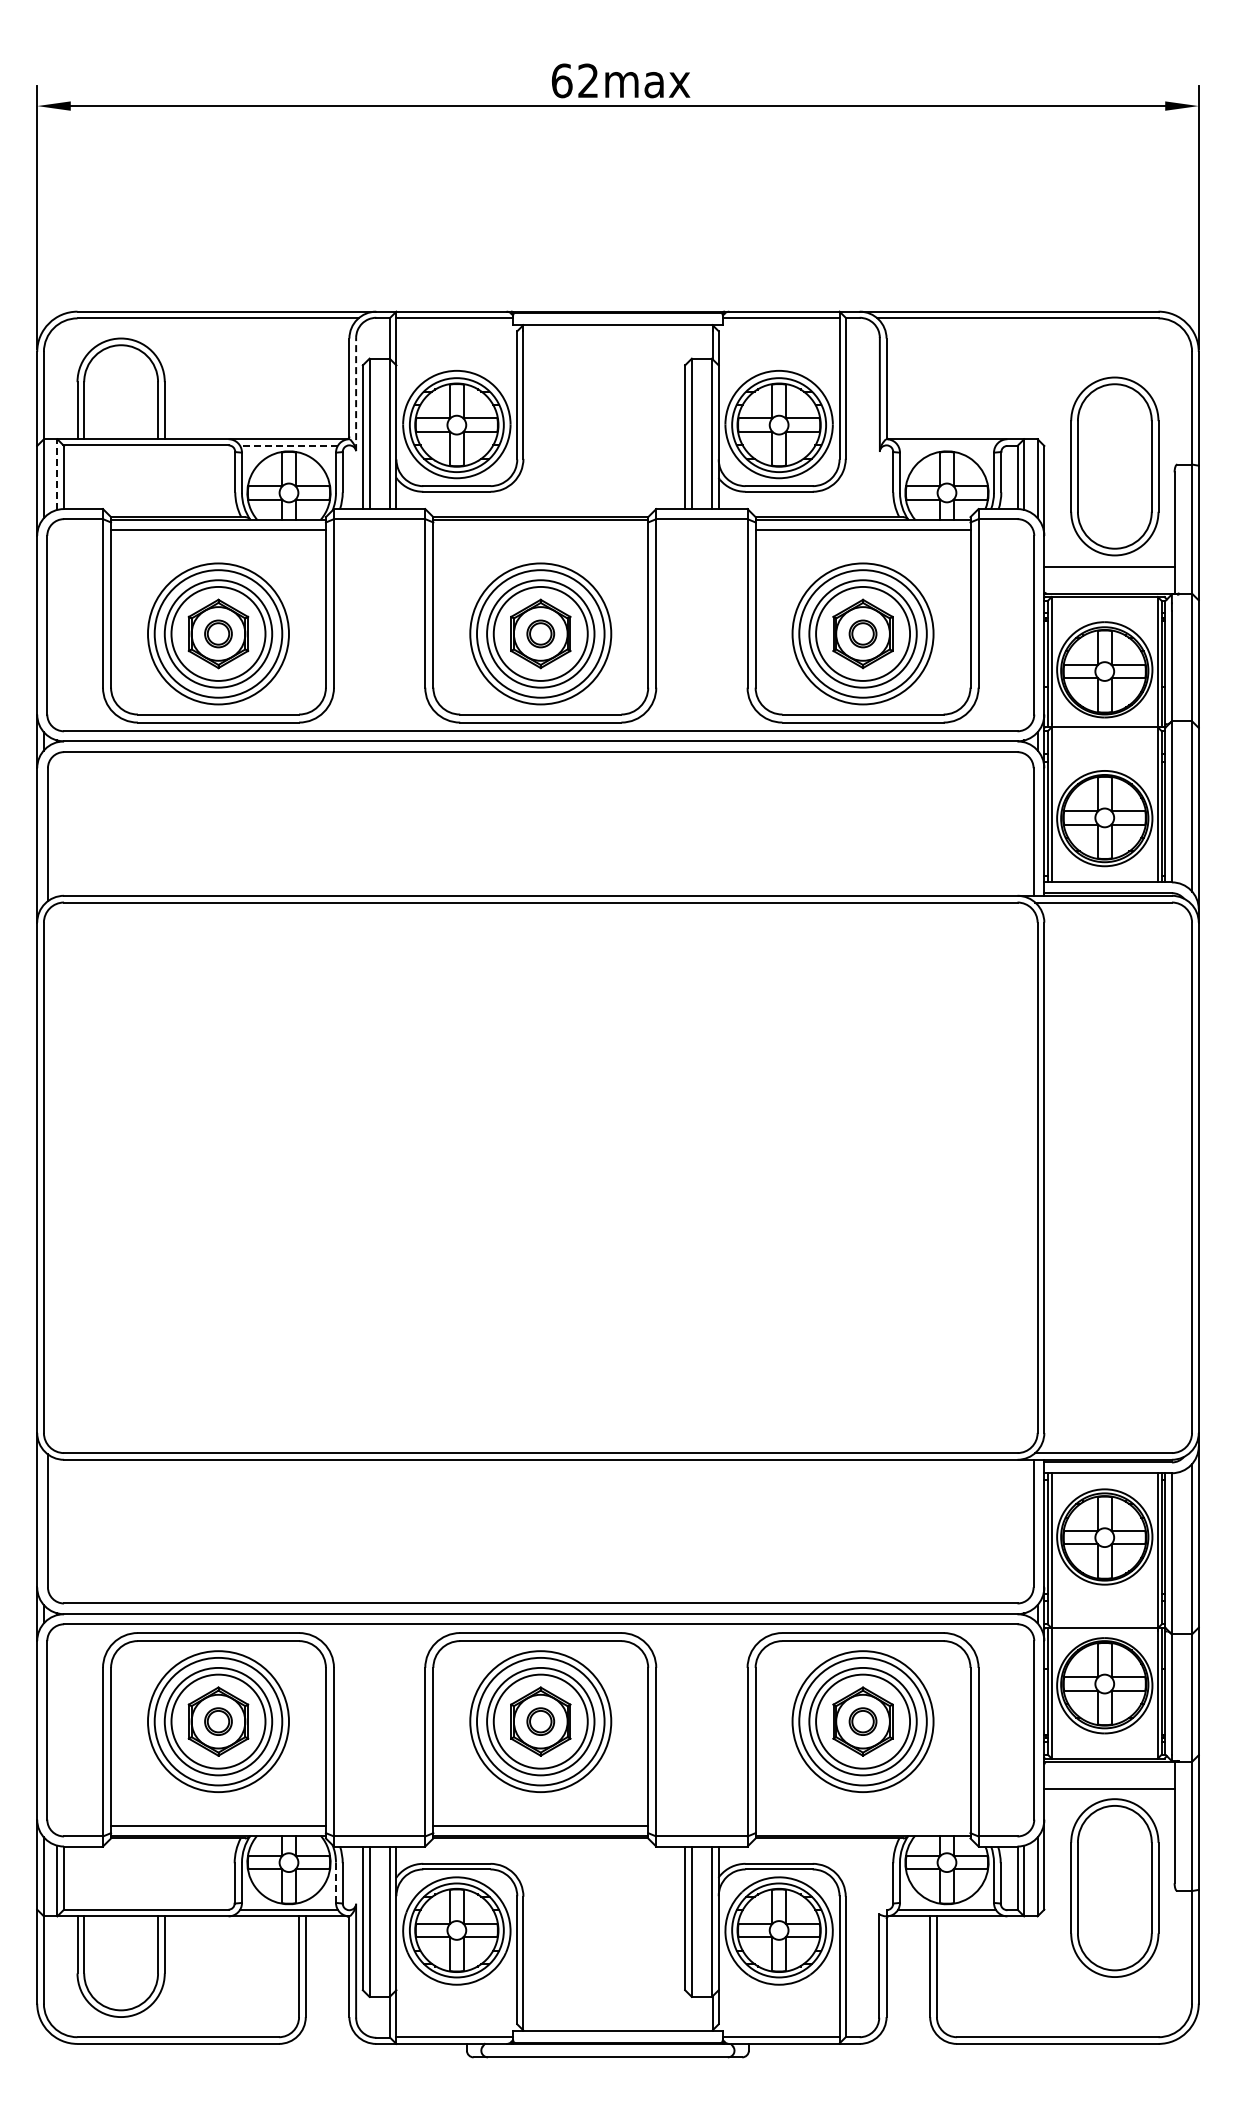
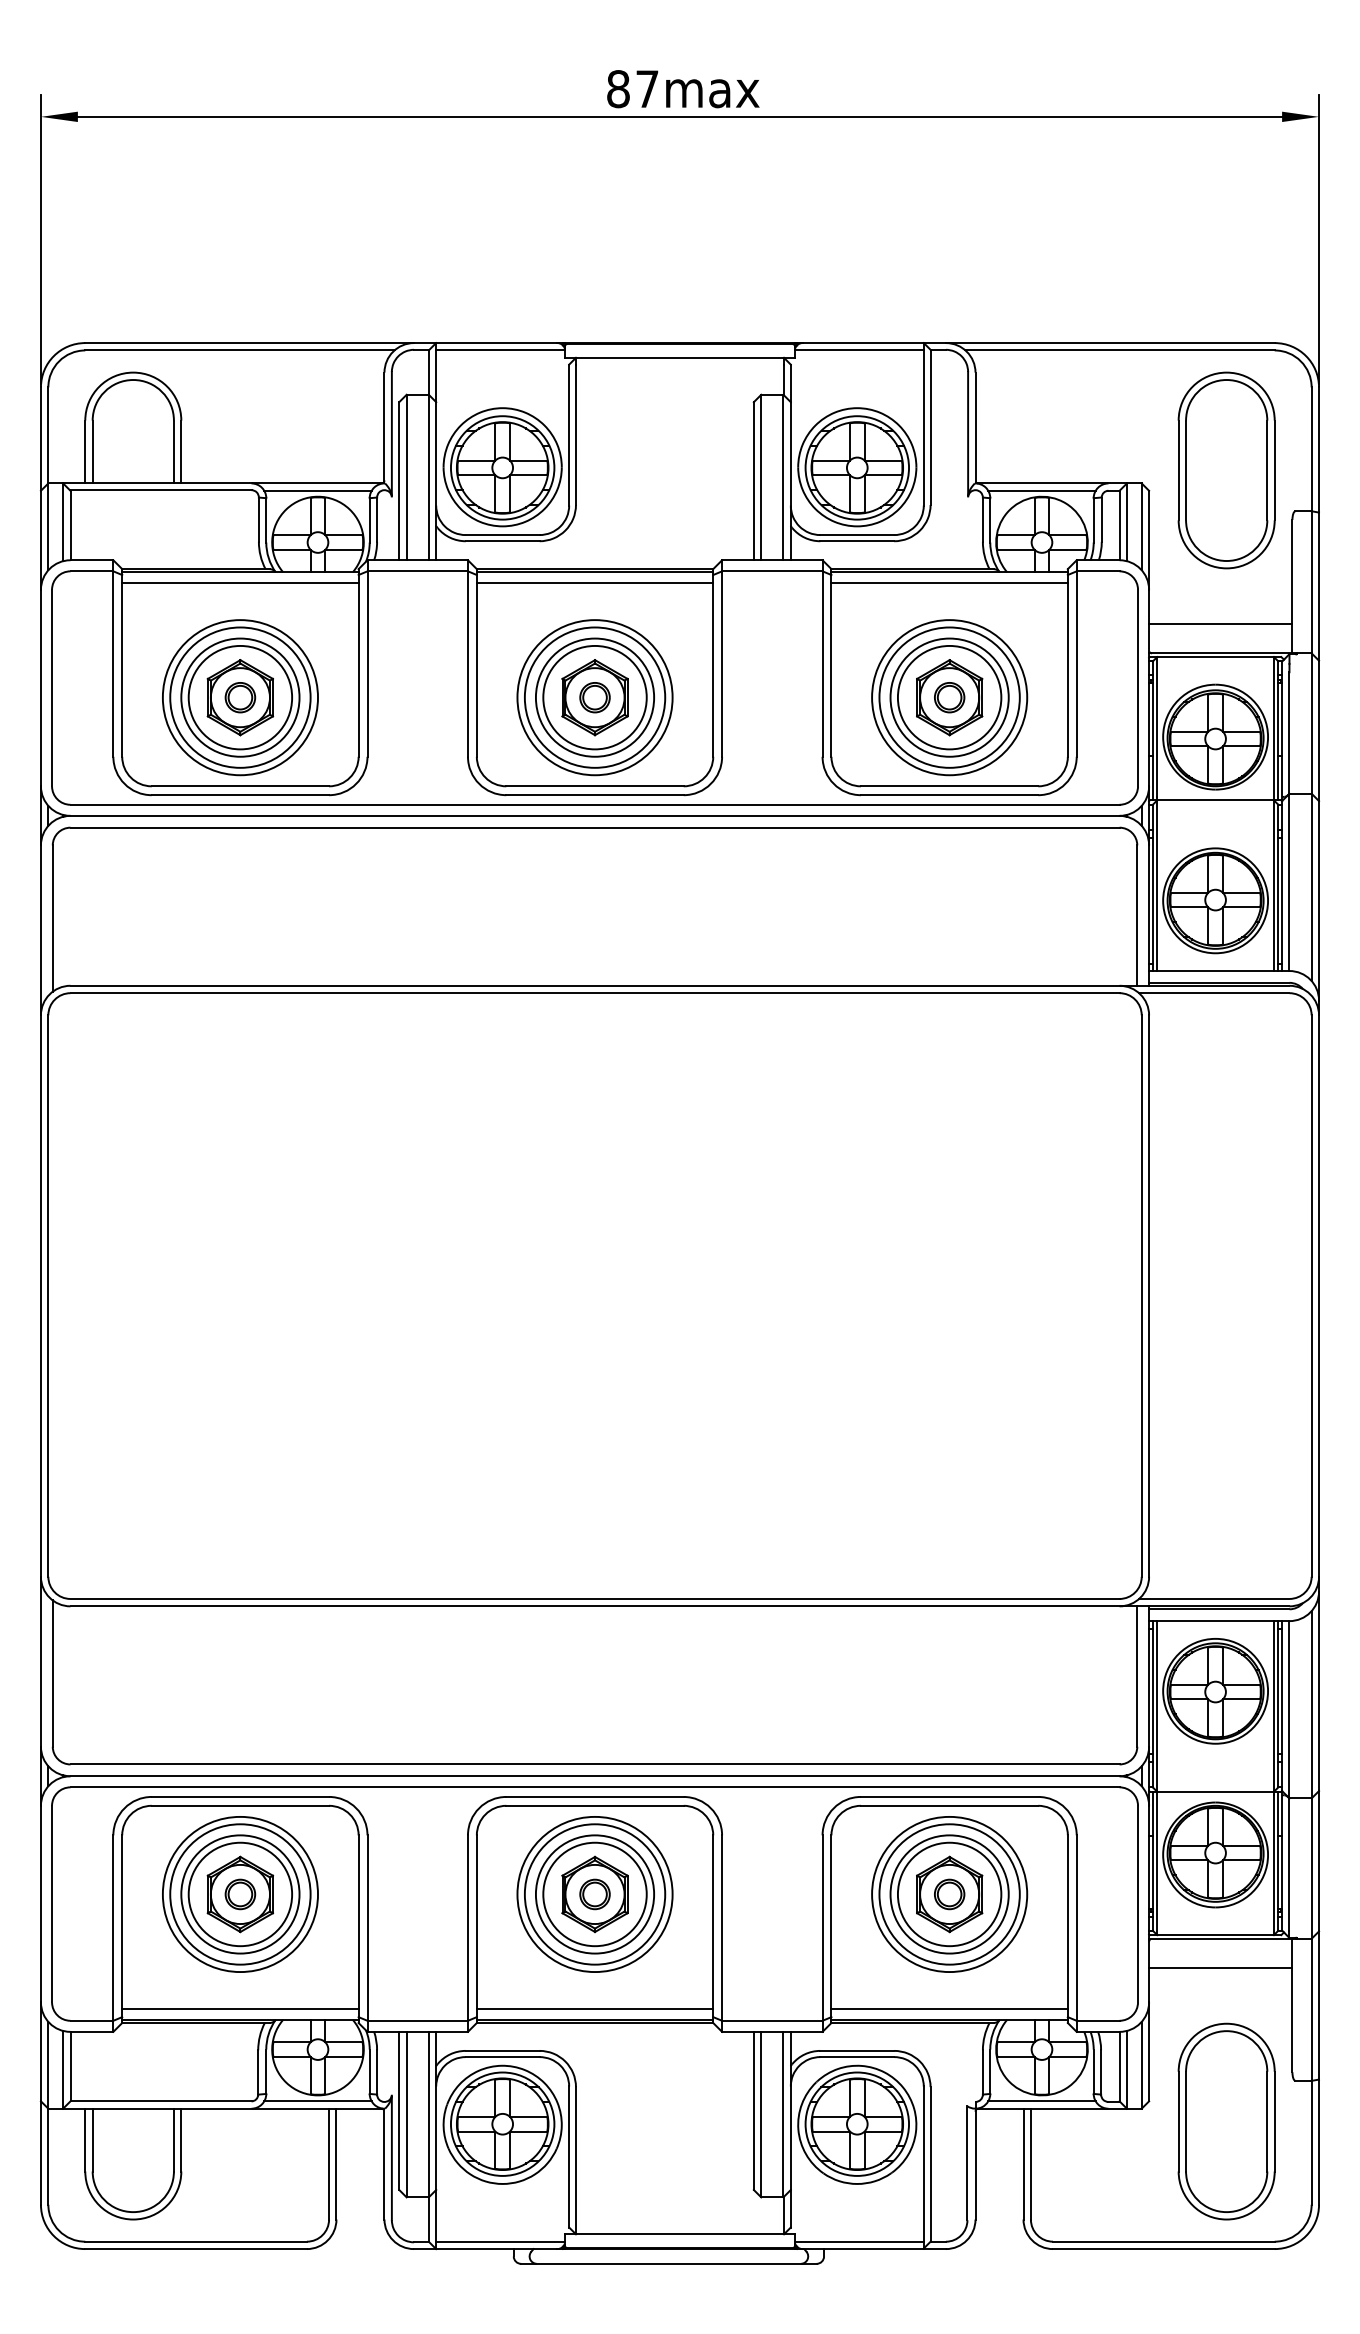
text: (574, 80) -> (632, 88), 62max -> 87max
line: (356, 394) -> (392, 434), dashed -> solid
line: (289, 445) -> (318, 490), dashed -> solid
line: (946, 445) -> (1041, 490), added
part: (1114, 466) -> (1226, 470), moved
line: (57, 474) -> (63, 522), dashed -> solid
line: (540, 529) -> (594, 582), added
line: (862, 1825) -> (949, 2008), added
line: (336, 1882) -> (370, 2071), dashed -> solid
part: (1114, 1887) -> (1226, 2120), moved

